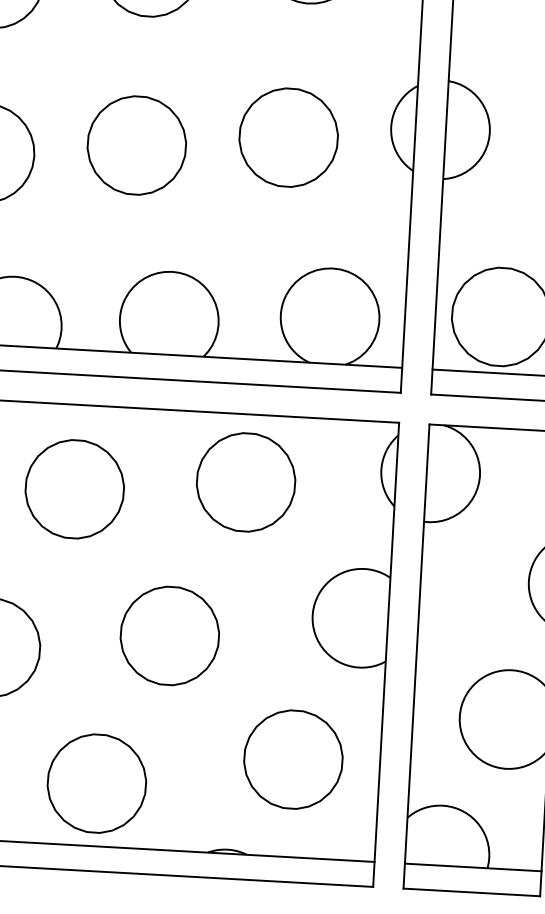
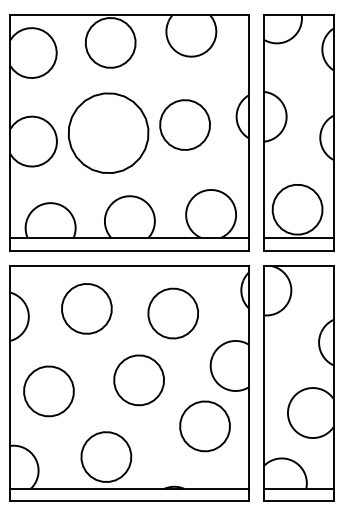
part: (136, 145) -> (108, 133), size x1.6
part: (244, 482) -> (172, 313), moved
part: (292, 759) -> (204, 426), moved

